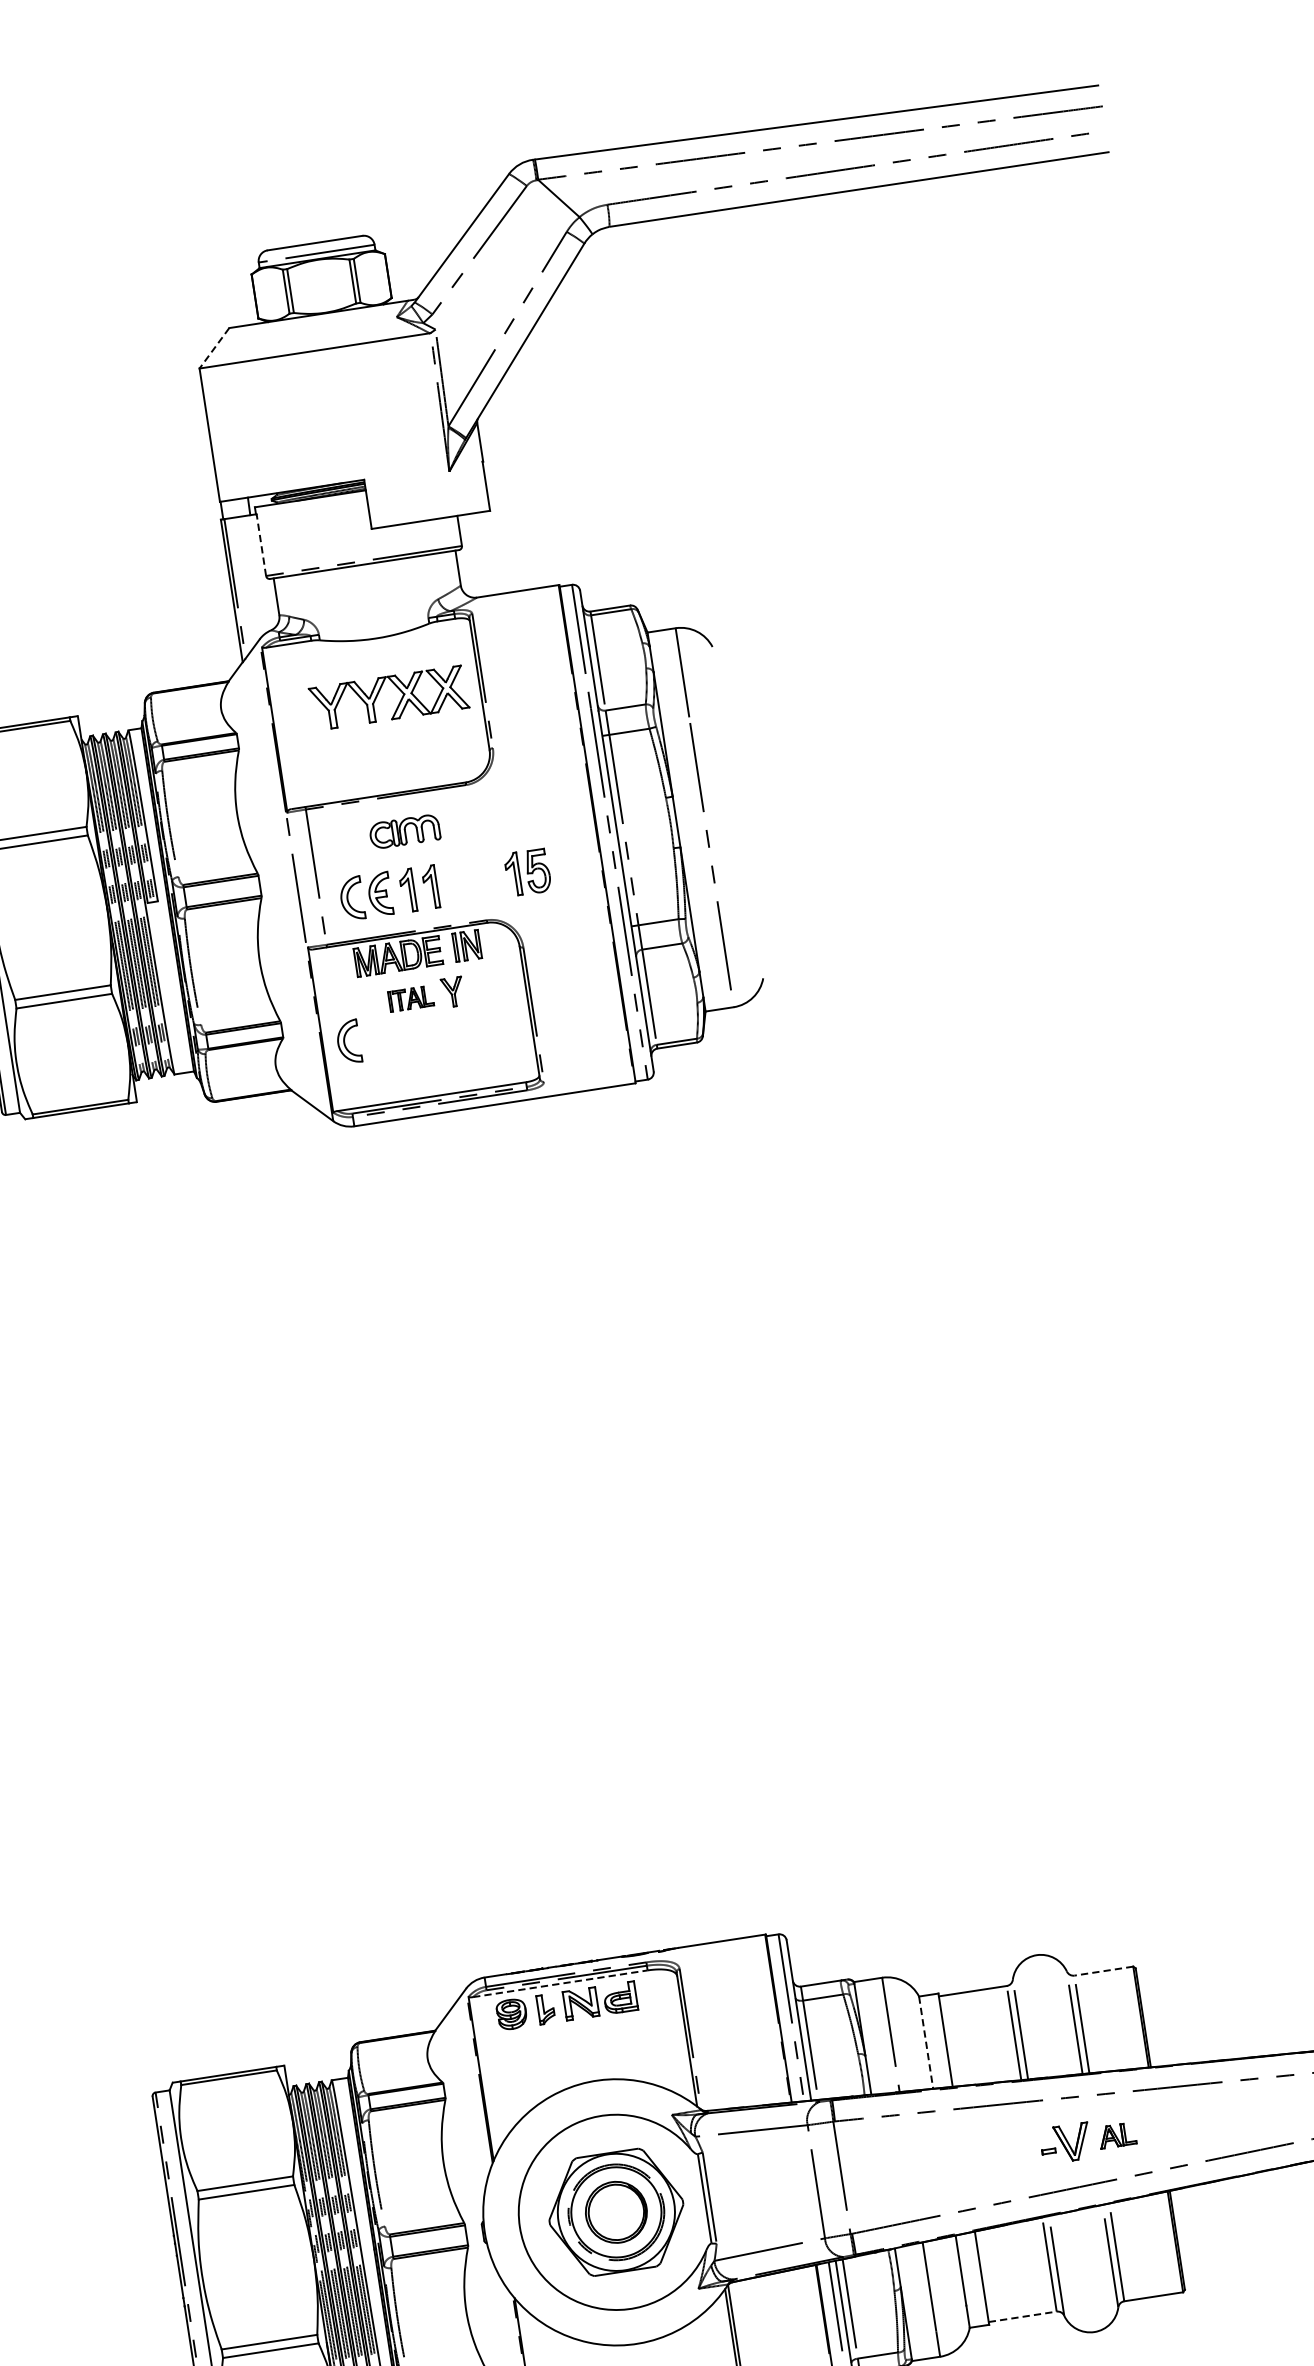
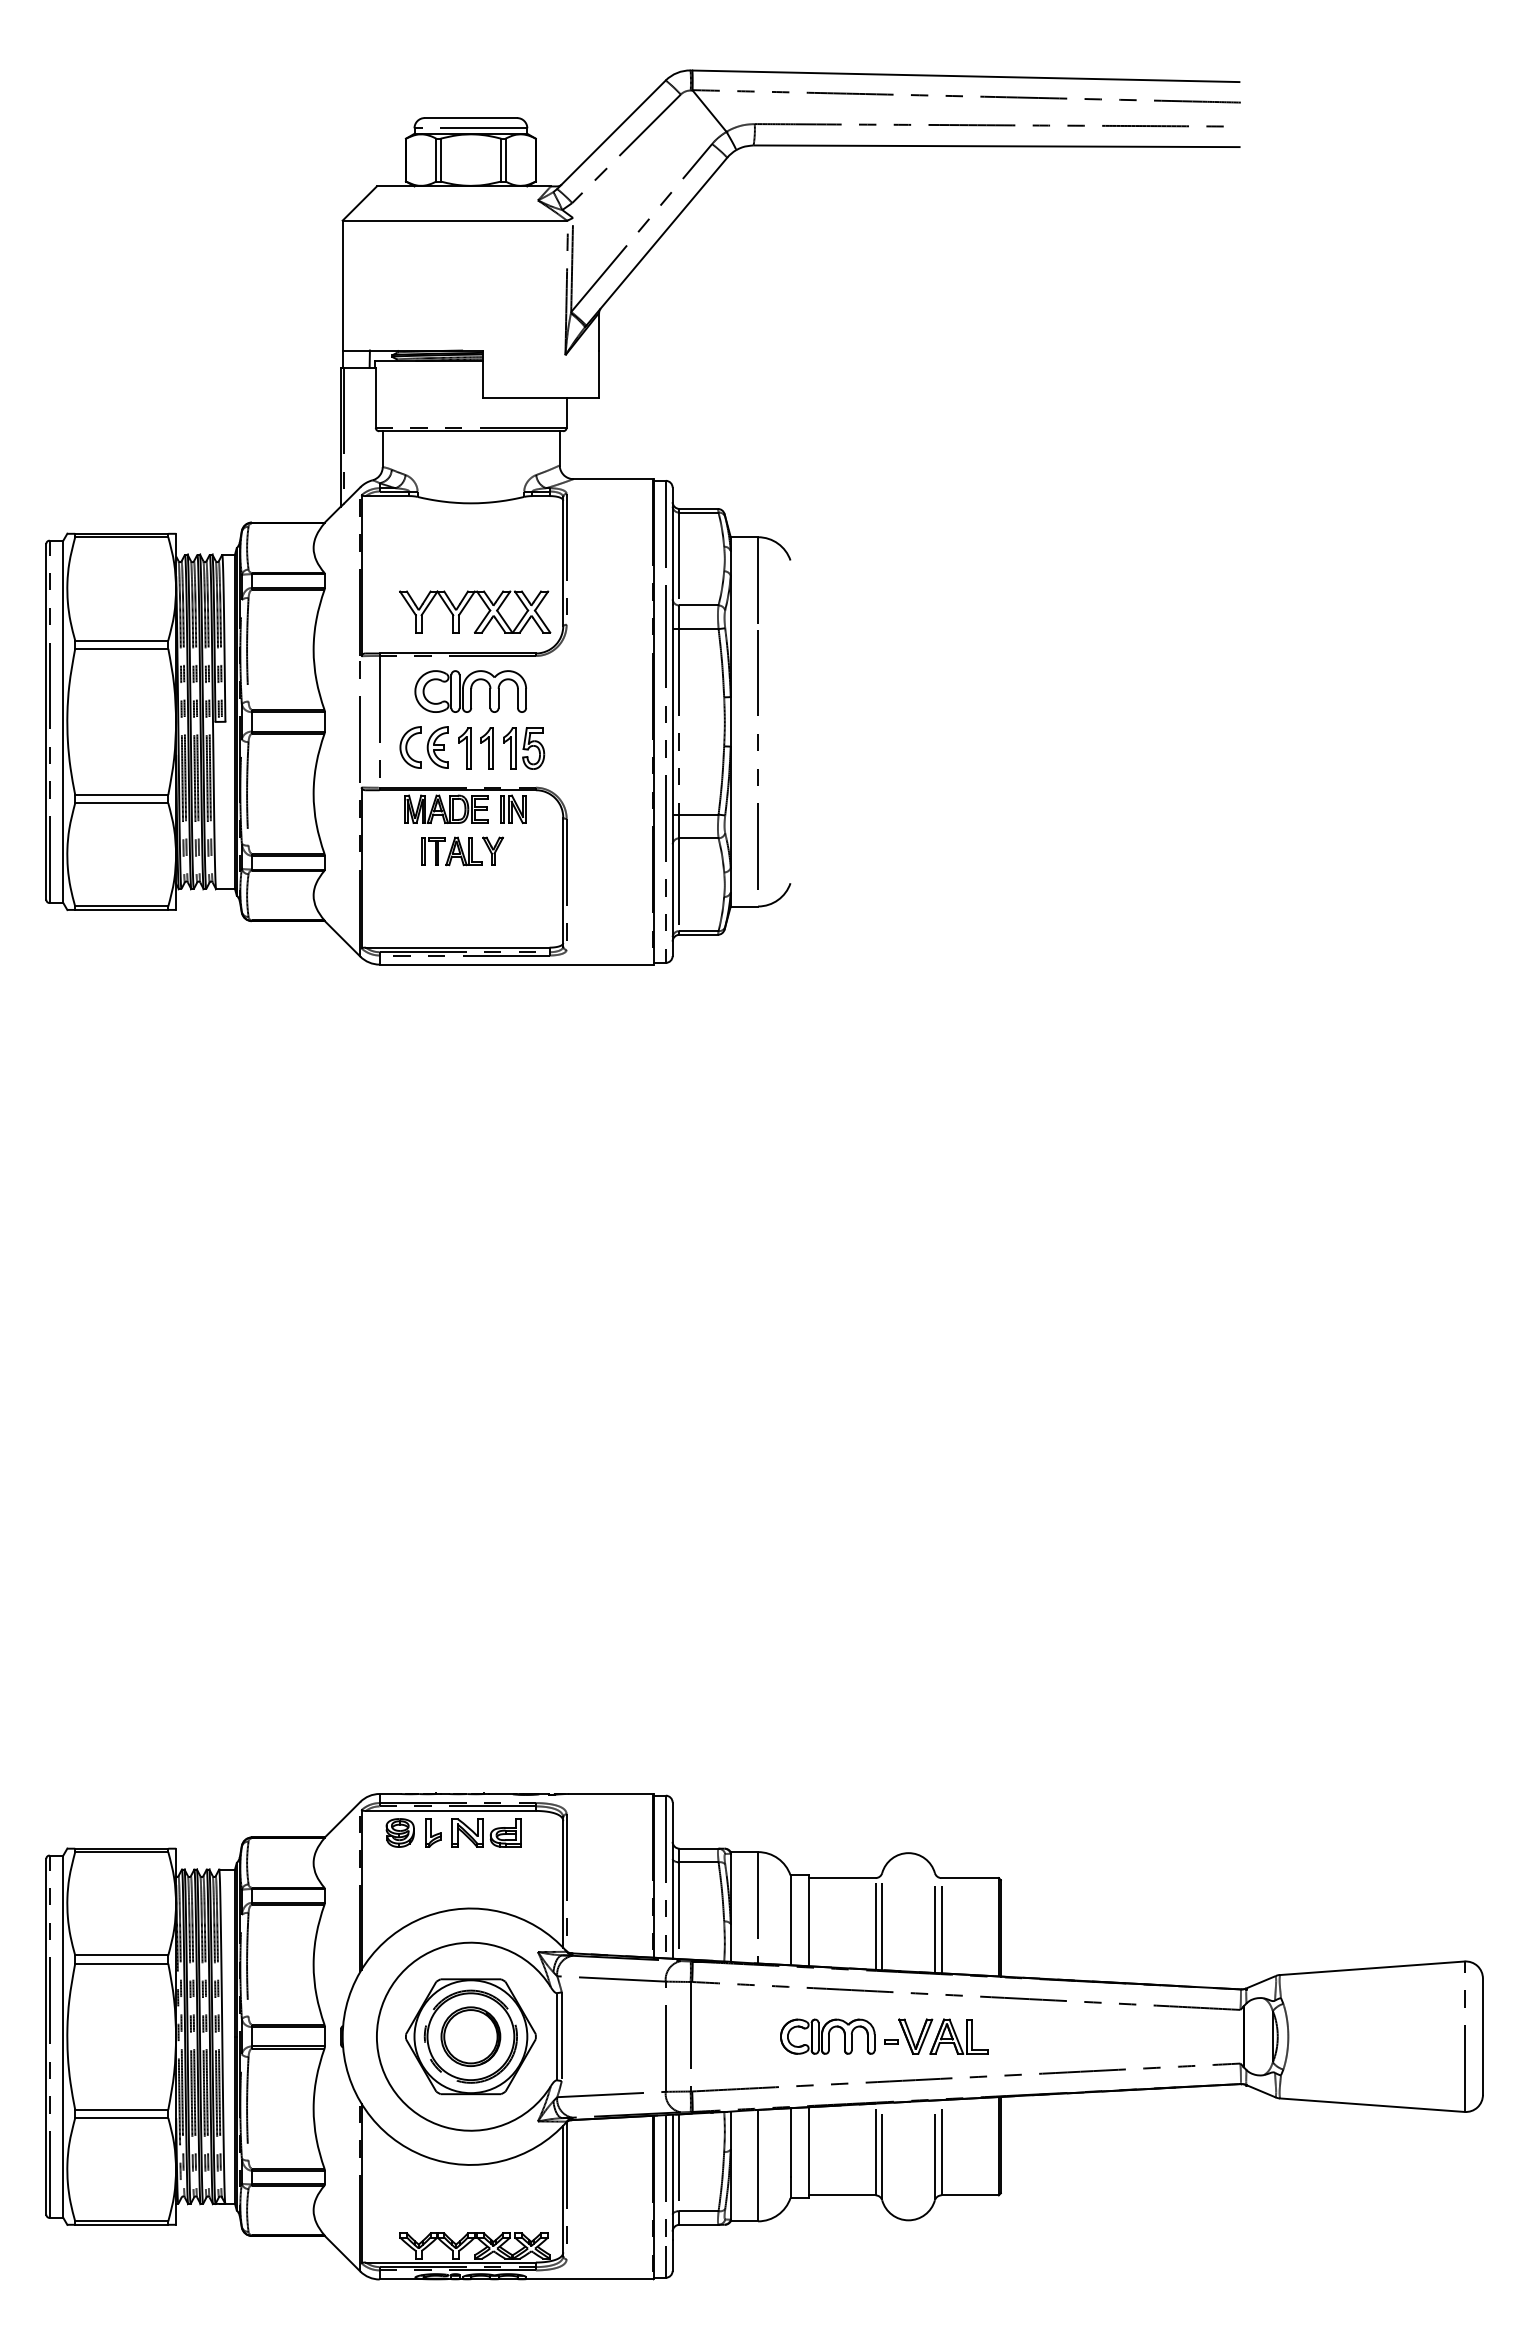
line: (214, 348) -> (359, 203), dashed -> solid
line: (261, 544) -> (375, 397), dashed -> solid
part: (399, 701) -> (484, 616), moved
part: (404, 831) -> (470, 691), size x1.67
part: (528, 872) -> (524, 748), moved
part: (410, 998) -> (451, 851), size x1.43
part: (348, 1041) -> (386, 883), removed
line: (1104, 1971) -> (970, 1878), dashed -> solid
line: (560, 1983) -> (451, 1810), dashed -> solid
line: (926, 2042) -> (790, 1920), dashed -> solid
part: (1116, 2135) -> (958, 2036), size x1.67
part: (982, 2156) -> (827, 2036), added
line: (1023, 2316) -> (843, 2195), dashed -> solid

